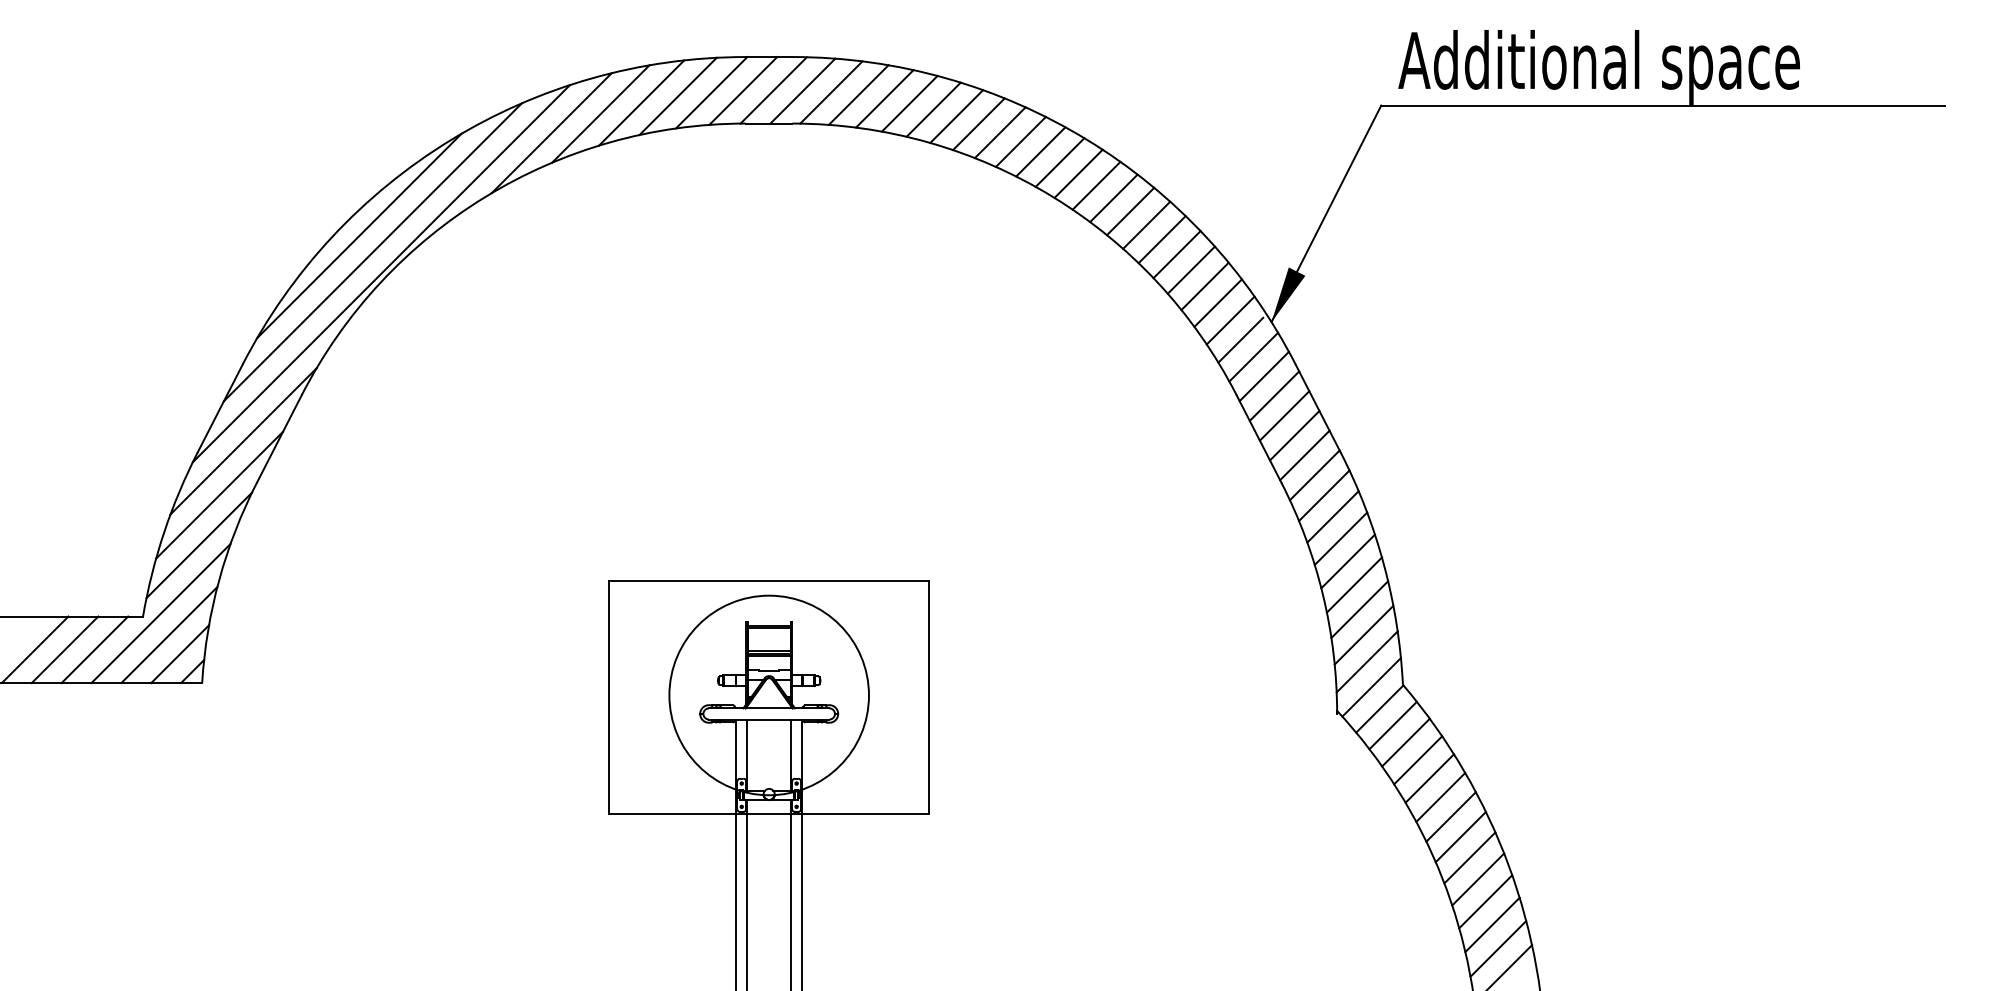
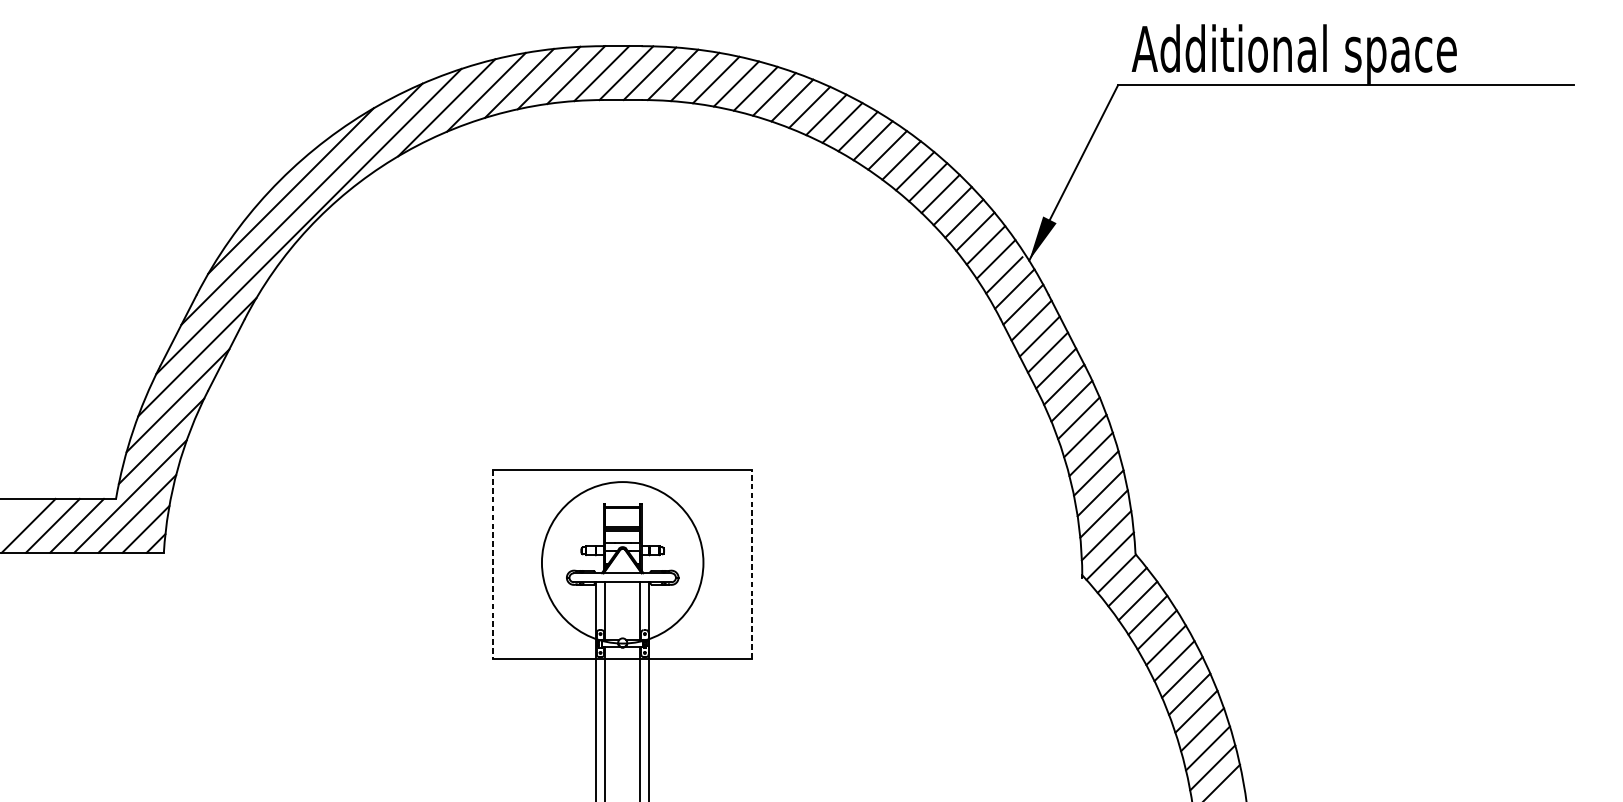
line: (929, 696) -> (752, 563), solid -> dashed
line: (609, 697) -> (493, 564), solid -> dashed

